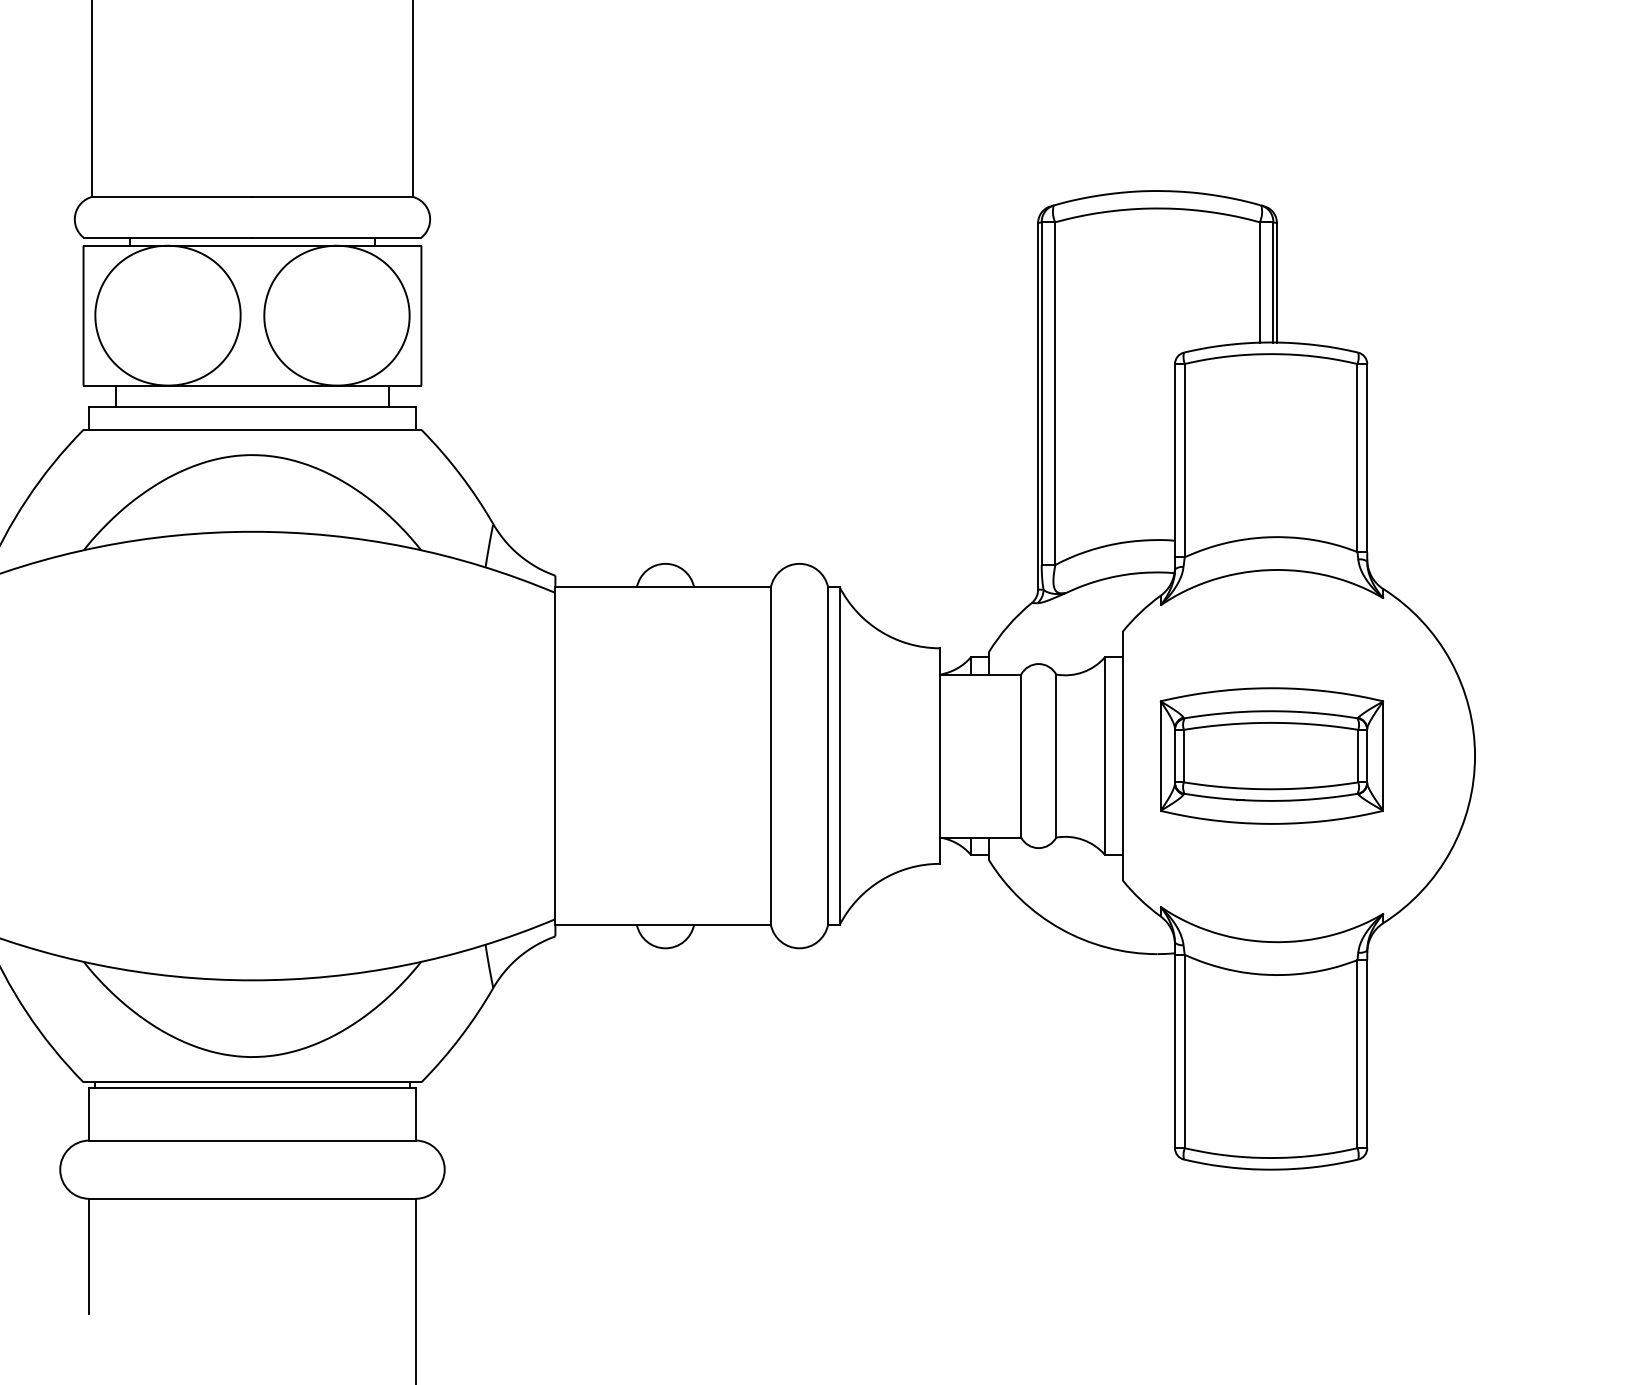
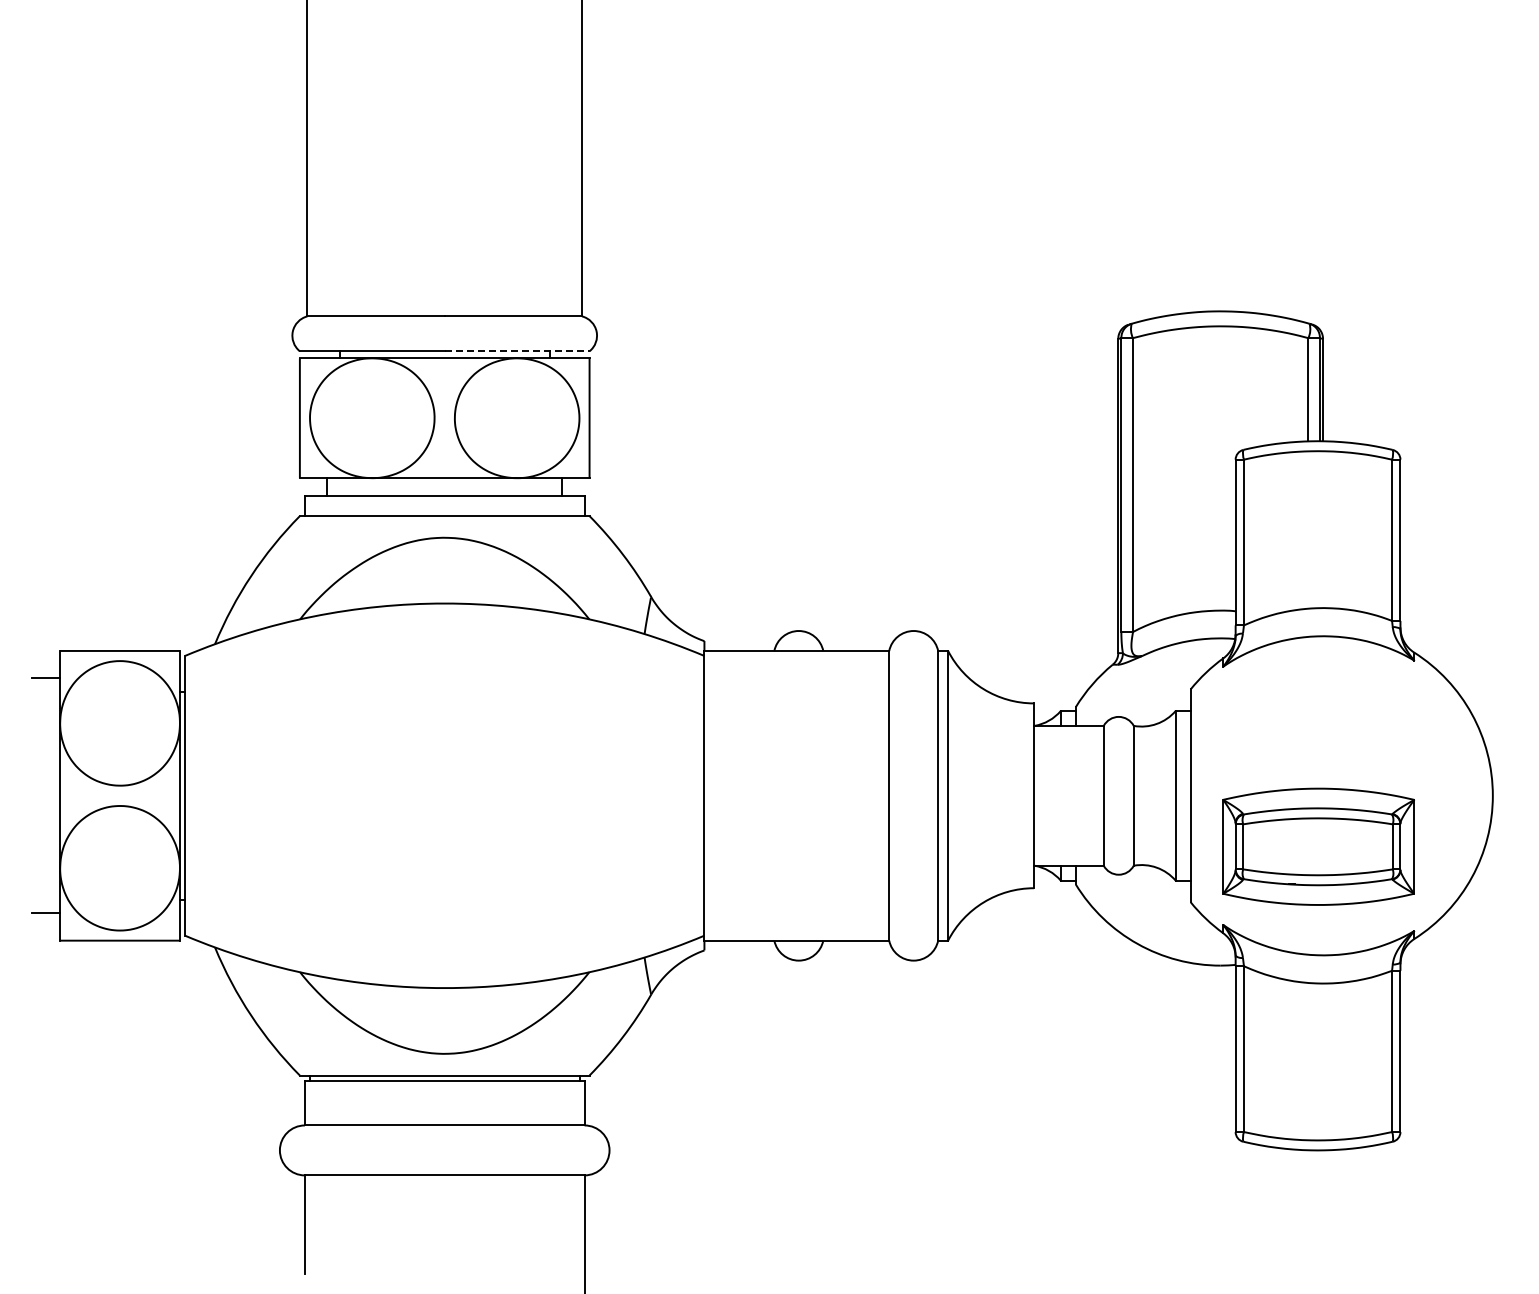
line: (337, 237) -> (517, 351), solid -> dashed
part: (1271, 755) -> (1318, 846), moved

